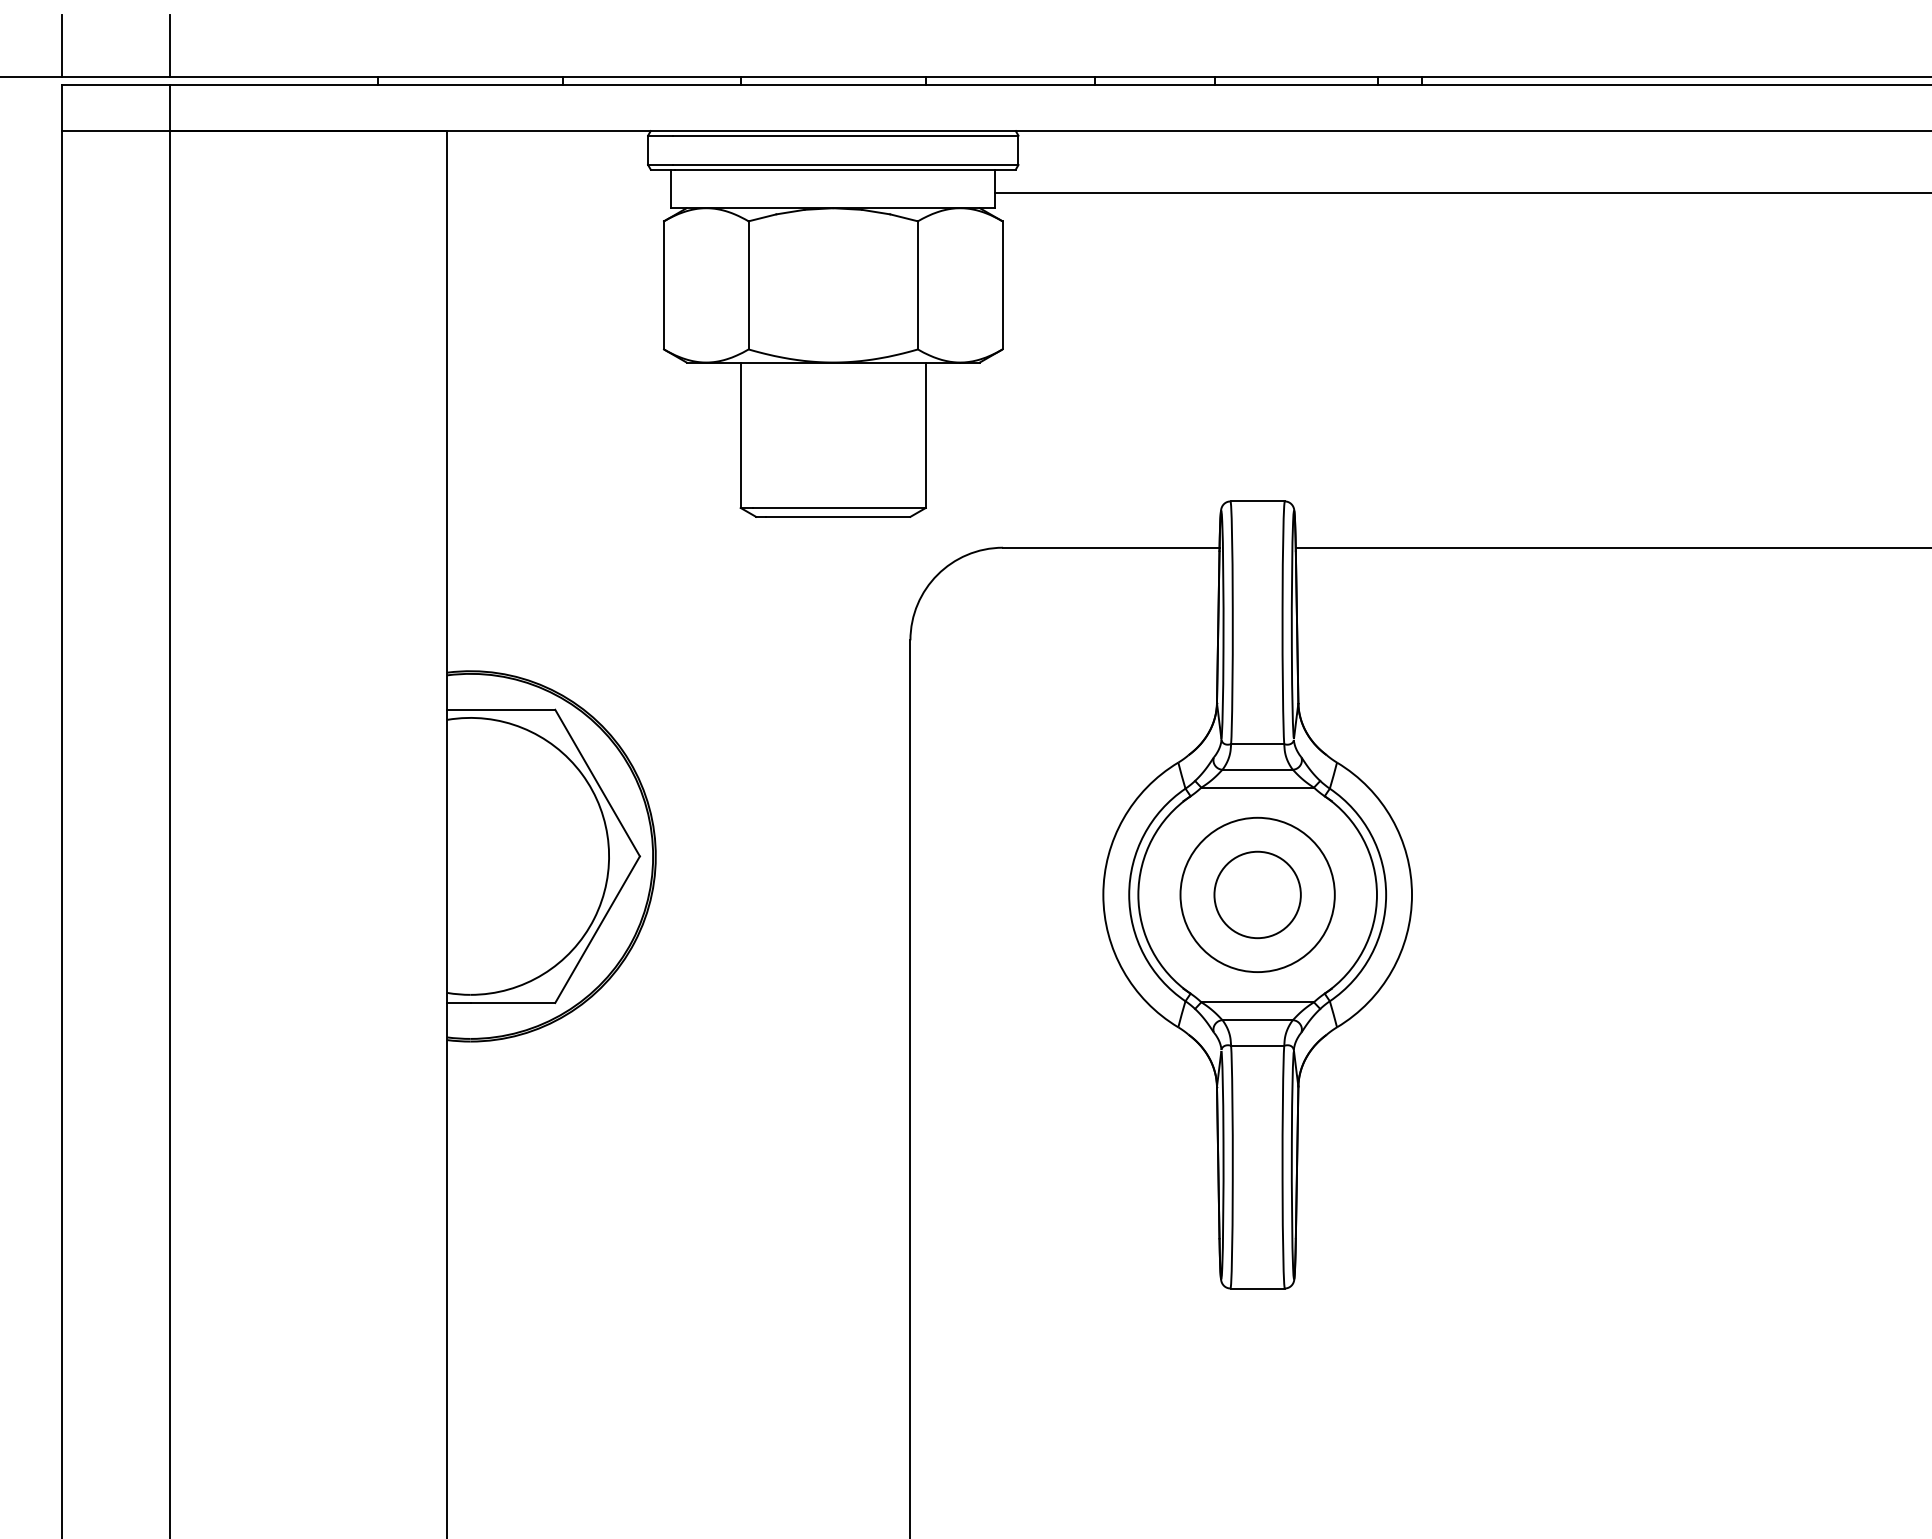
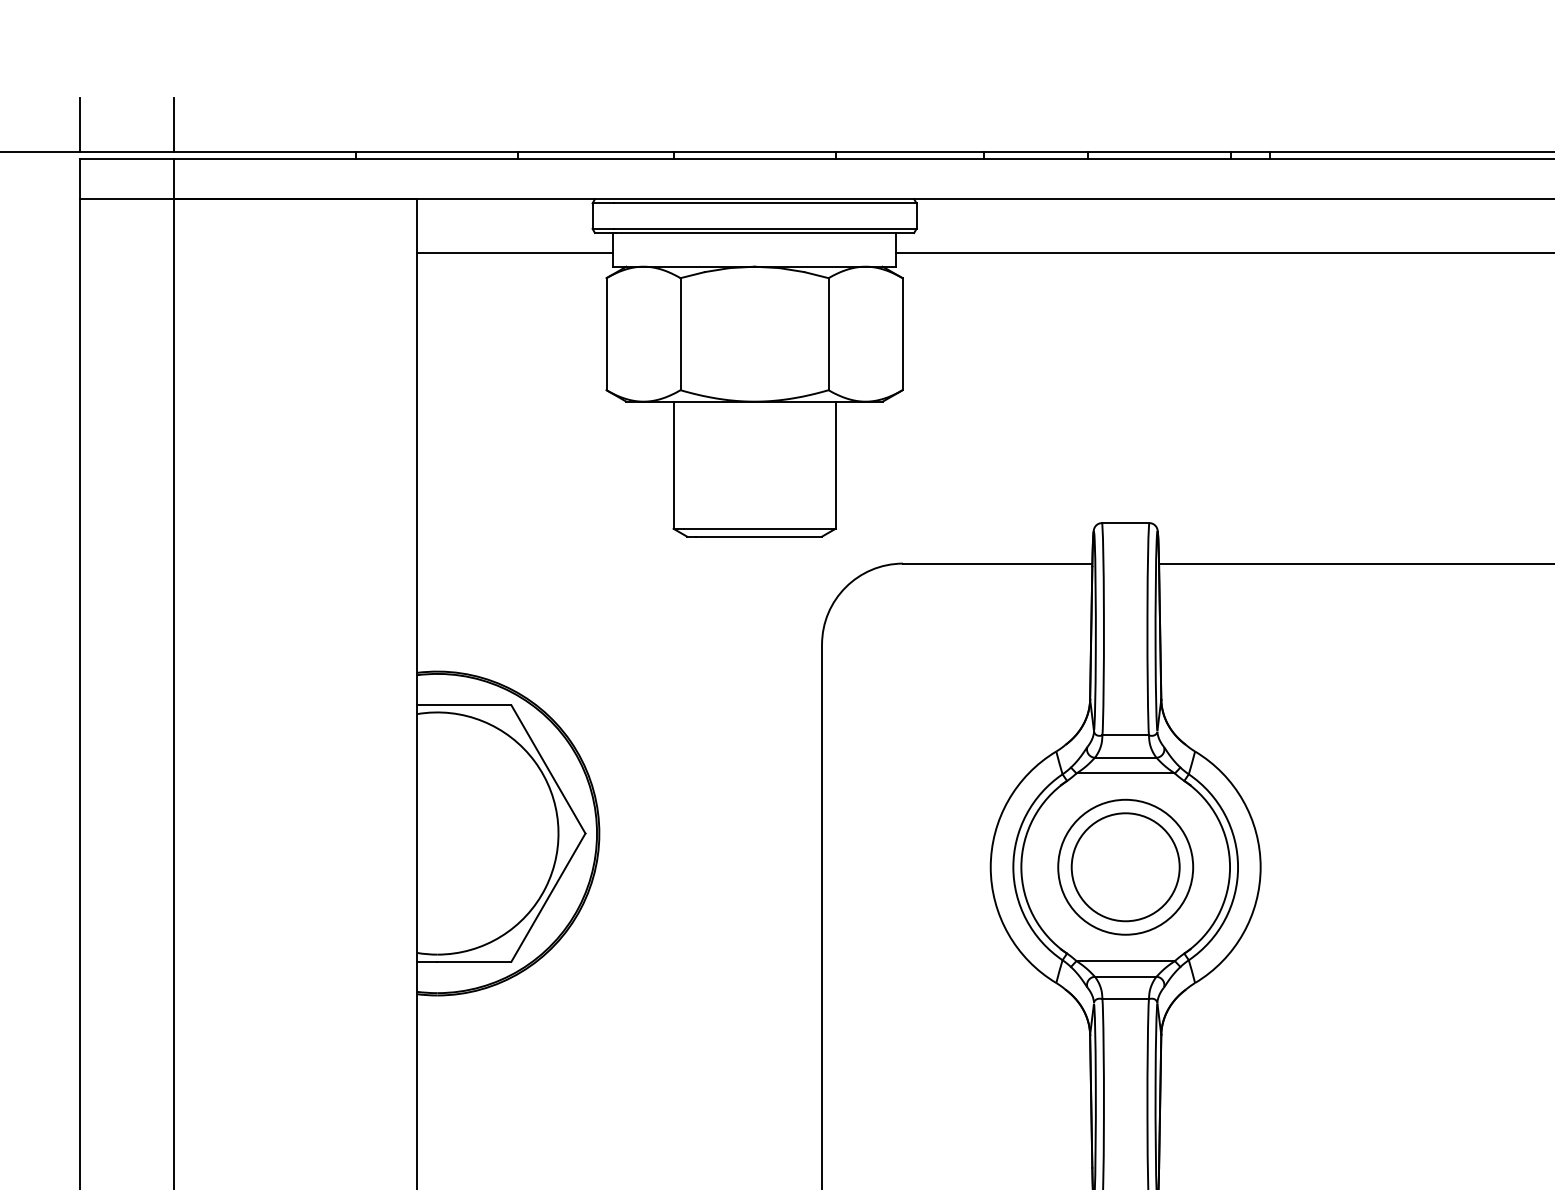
line: (559, 192) -> (515, 252), added
circle: (1257, 894) -> (1125, 866), size x1.43

